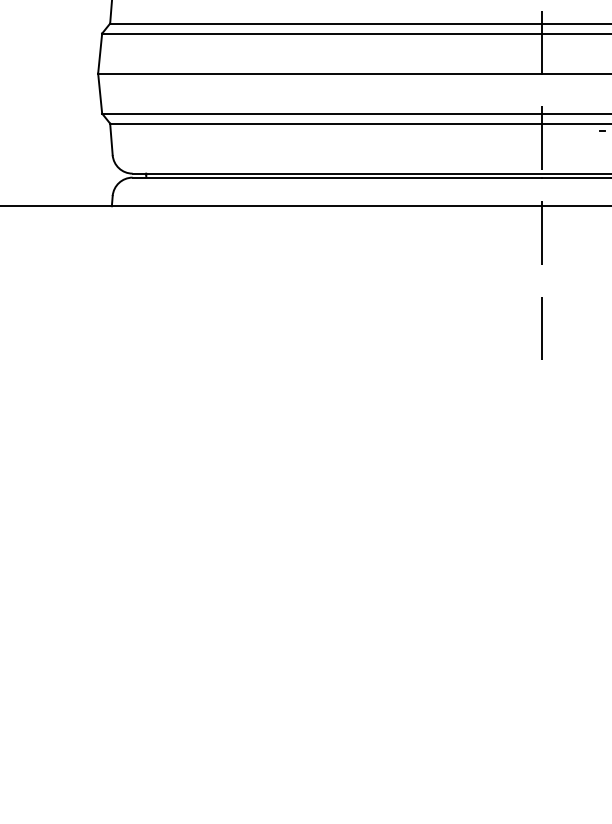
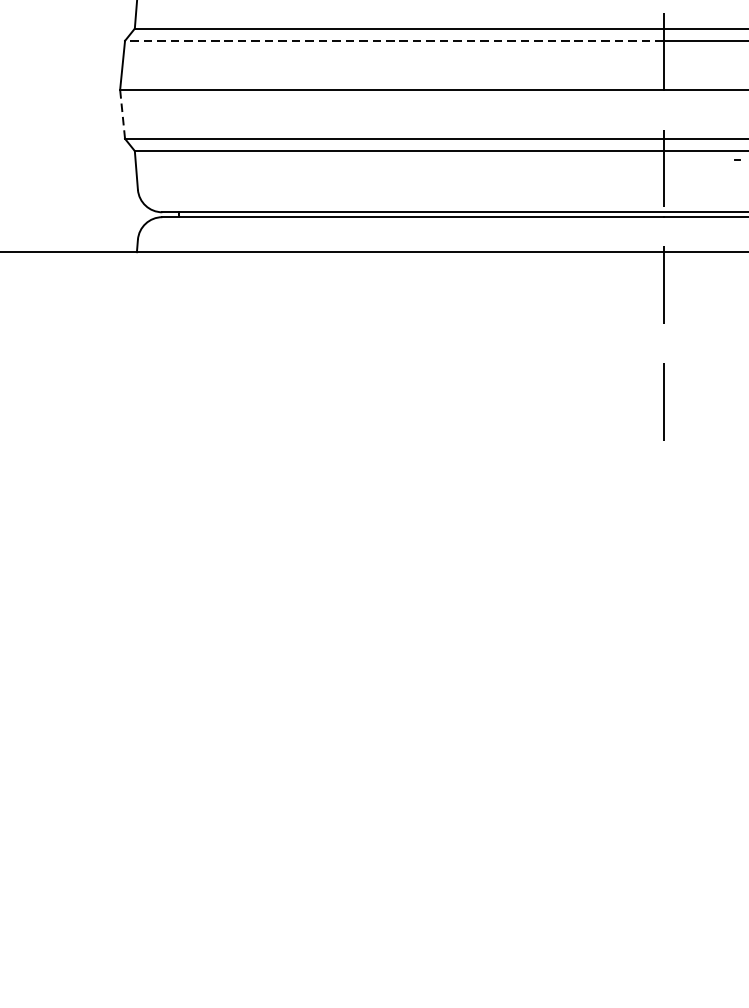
line: (321, 33) -> (393, 40), solid -> dashed
line: (100, 93) -> (123, 114), solid -> dashed

